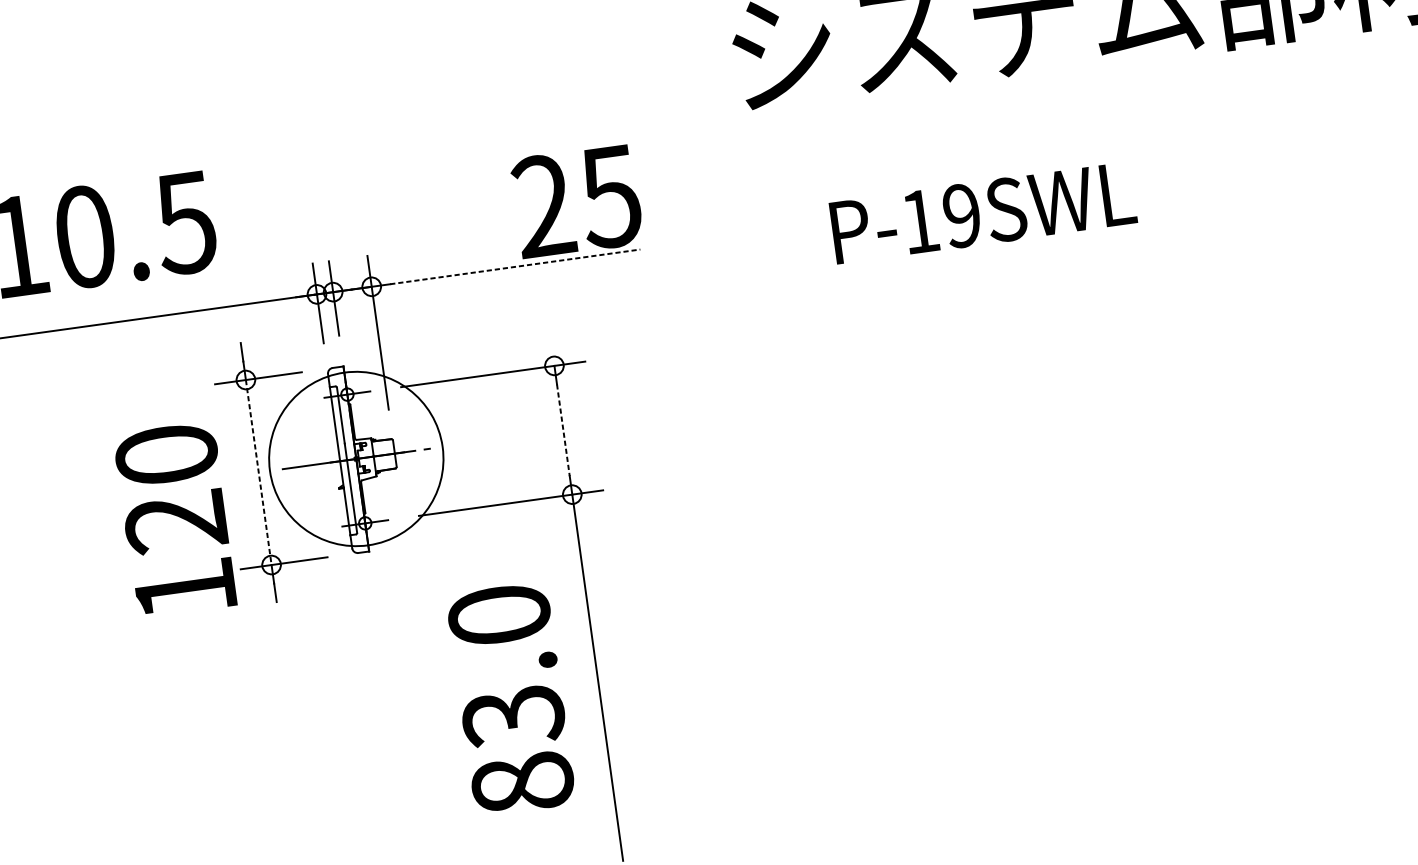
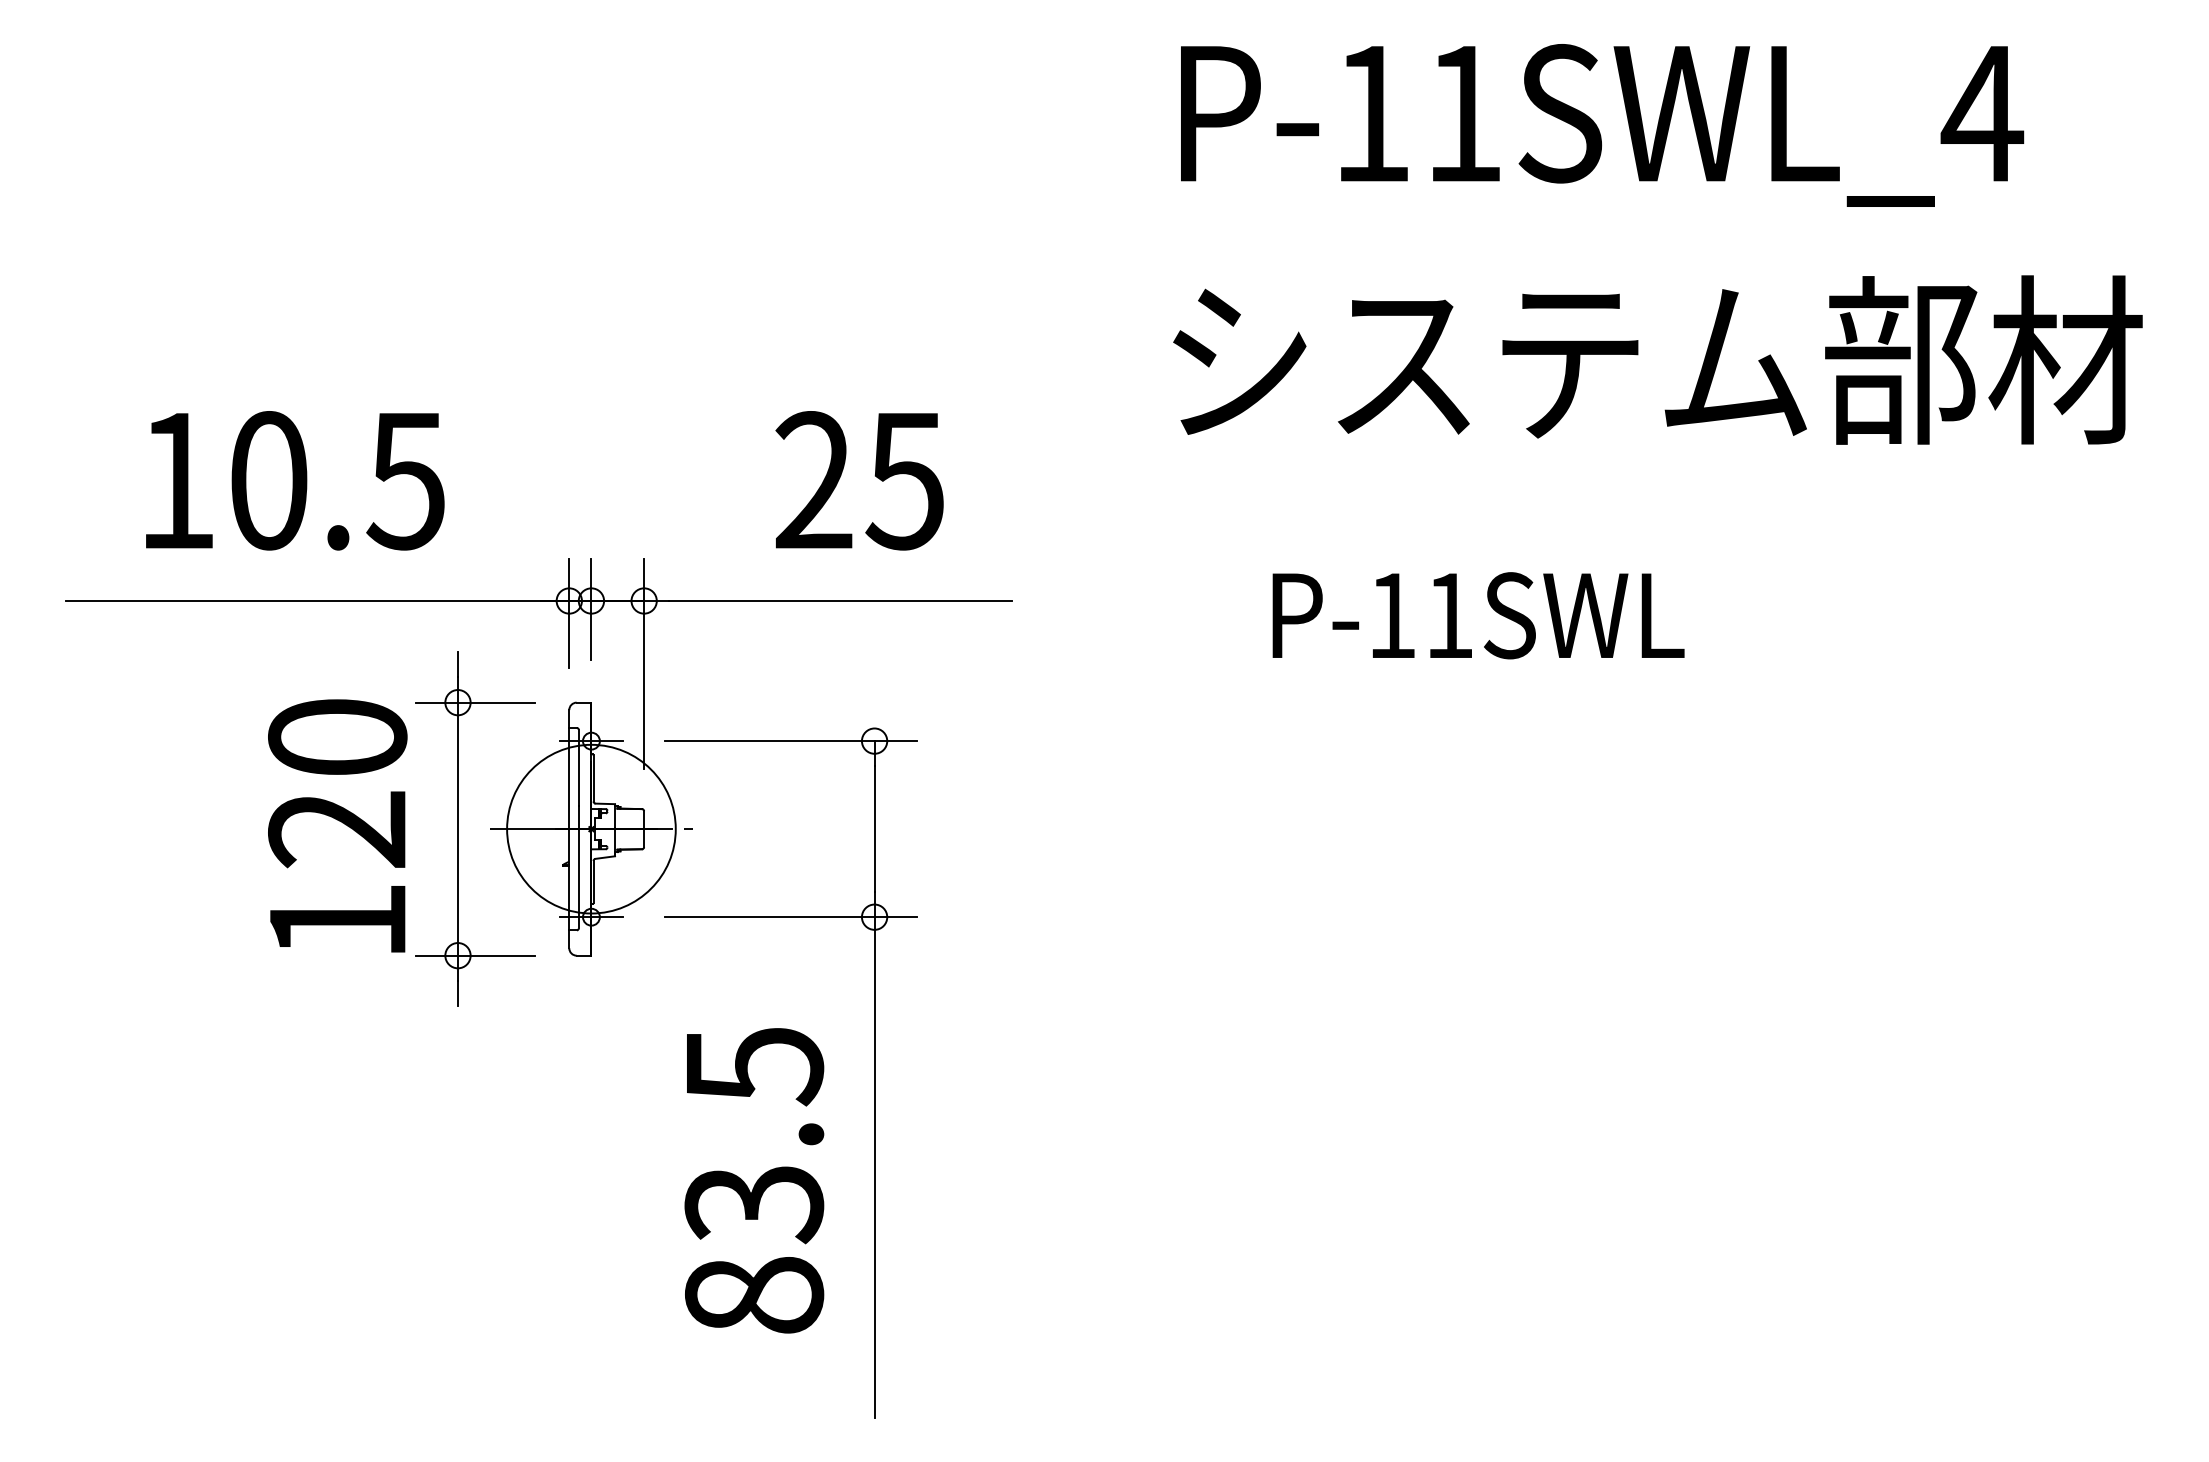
text: (576, 201) -> (859, 480), moved
text: (962, 215) -> (1449, 615), P-19SWL -> P-11SWL
line: (516, 267) -> (841, 601), dashed -> solid
line: (563, 430) -> (874, 829), dashed -> solid
circle: (356, 458) -> (591, 828), size x0.71
line: (258, 472) -> (457, 829), dashed -> solid
text: (175, 519) -> (337, 825), moved
text: (499, 615) -> (754, 1066), 83.0 -> 83.5

